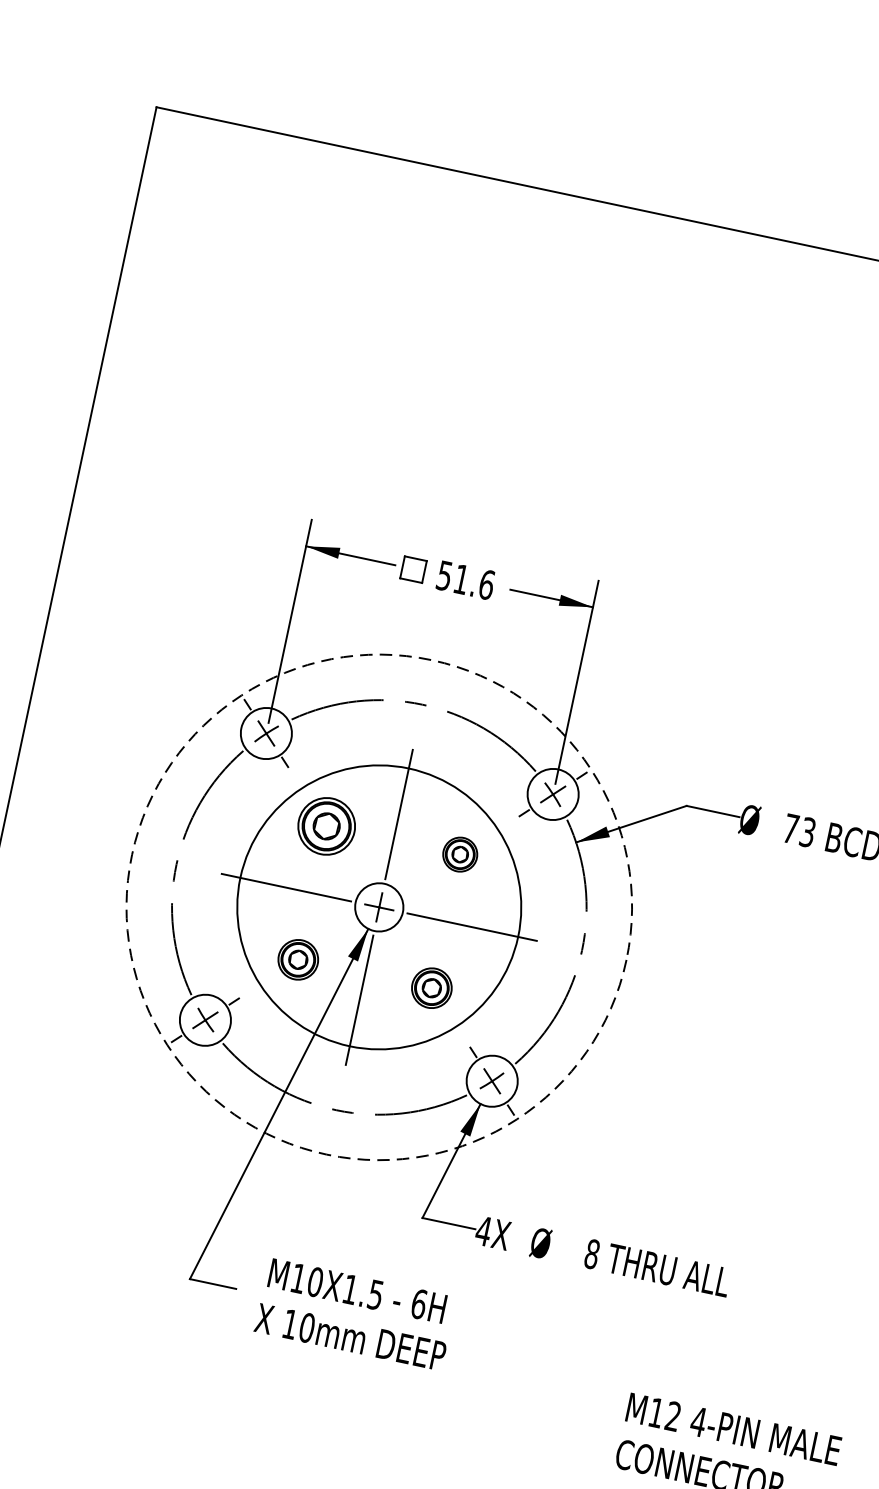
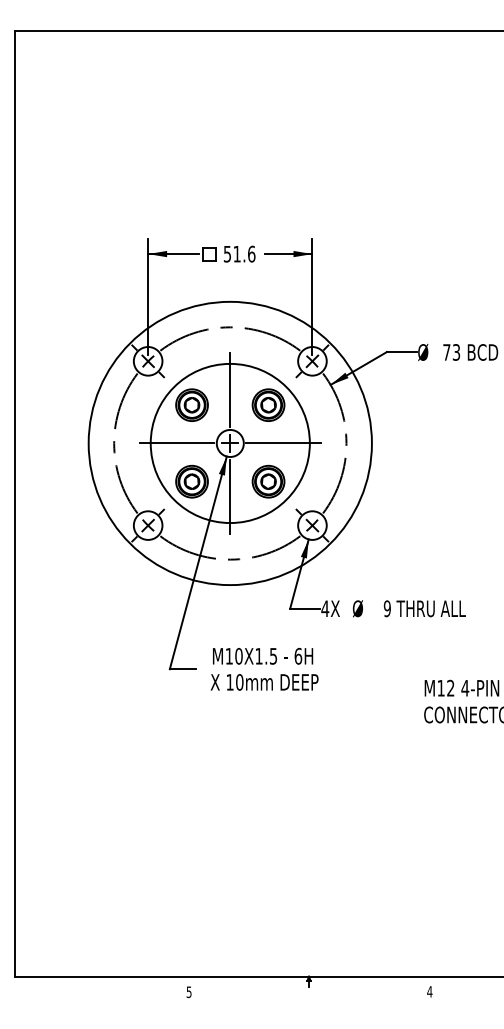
part: (460, 853) -> (268, 404), size x1.67
circle: (377, 907) -> (229, 443), dashed -> solid
part: (297, 959) -> (191, 481), size x1.43
part: (431, 987) -> (268, 481), size x1.43
text: (590, 1253) -> (386, 608), 8 -> 9

